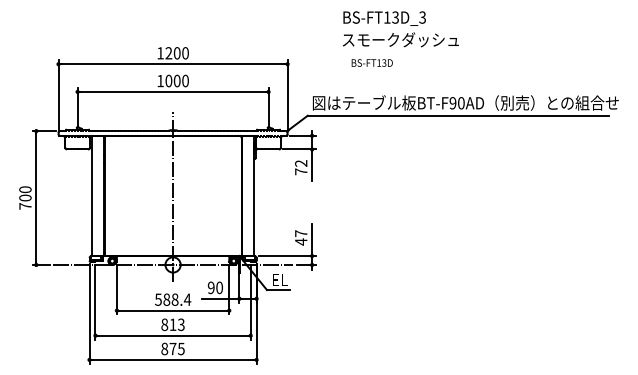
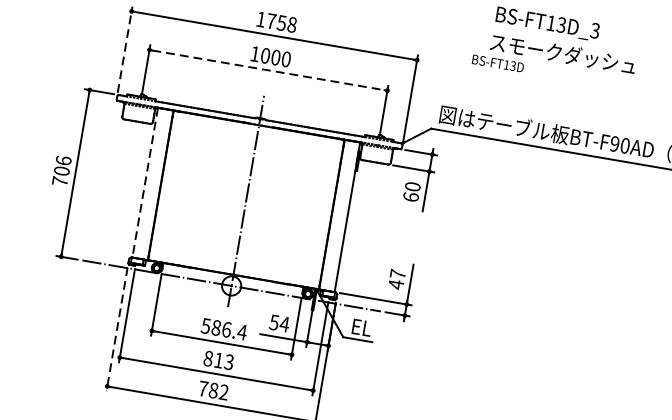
text: (176, 53) -> (280, 23), 1200 -> 1758
text: (371, 62) -> (497, 62), moved
line: (173, 91) -> (269, 69), solid -> dashed
line: (58, 94) -> (125, 49), solid -> dashed
text: (301, 167) -> (412, 191), 72 -> 60
text: (25, 189) -> (63, 160), 700 -> 706
line: (91, 196) -> (144, 183), solid -> dashed
text: (215, 287) -> (279, 323), 90 -> 54
text: (174, 299) -> (226, 329), 588.4 -> 586.4
line: (89, 314) -> (116, 329), solid -> dashed
text: (172, 348) -> (213, 389), 875 -> 782

